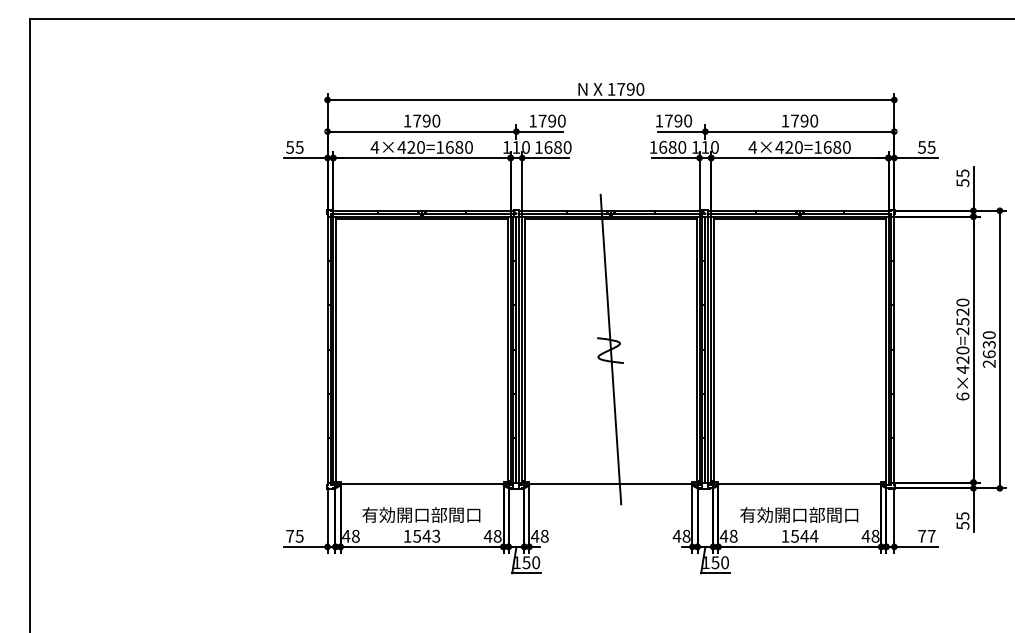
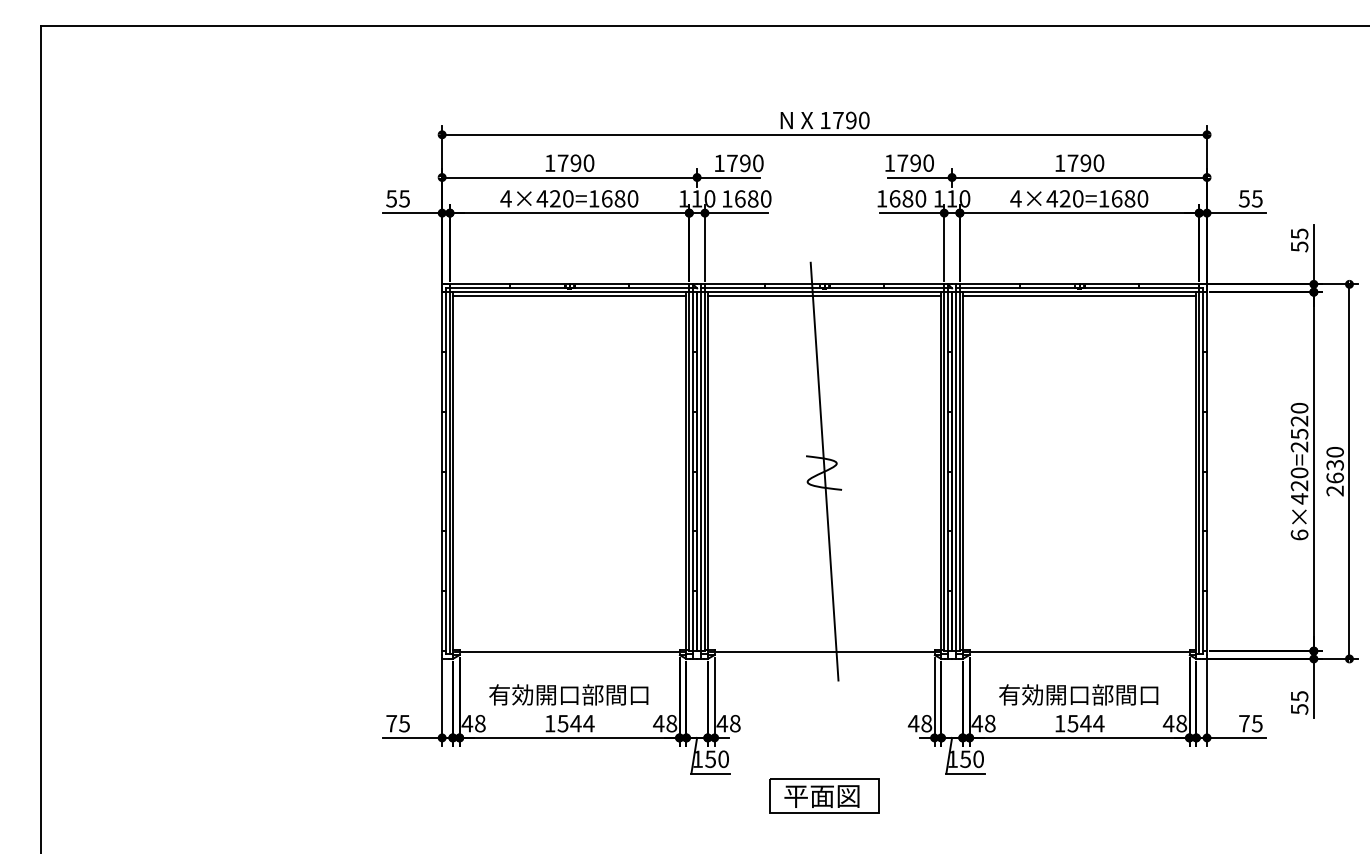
text: (436, 535) -> (589, 722), 1543 -> 1544
text: (931, 536) -> (1257, 723), 77 -> 75
part: (610, 589) -> (823, 795), added

